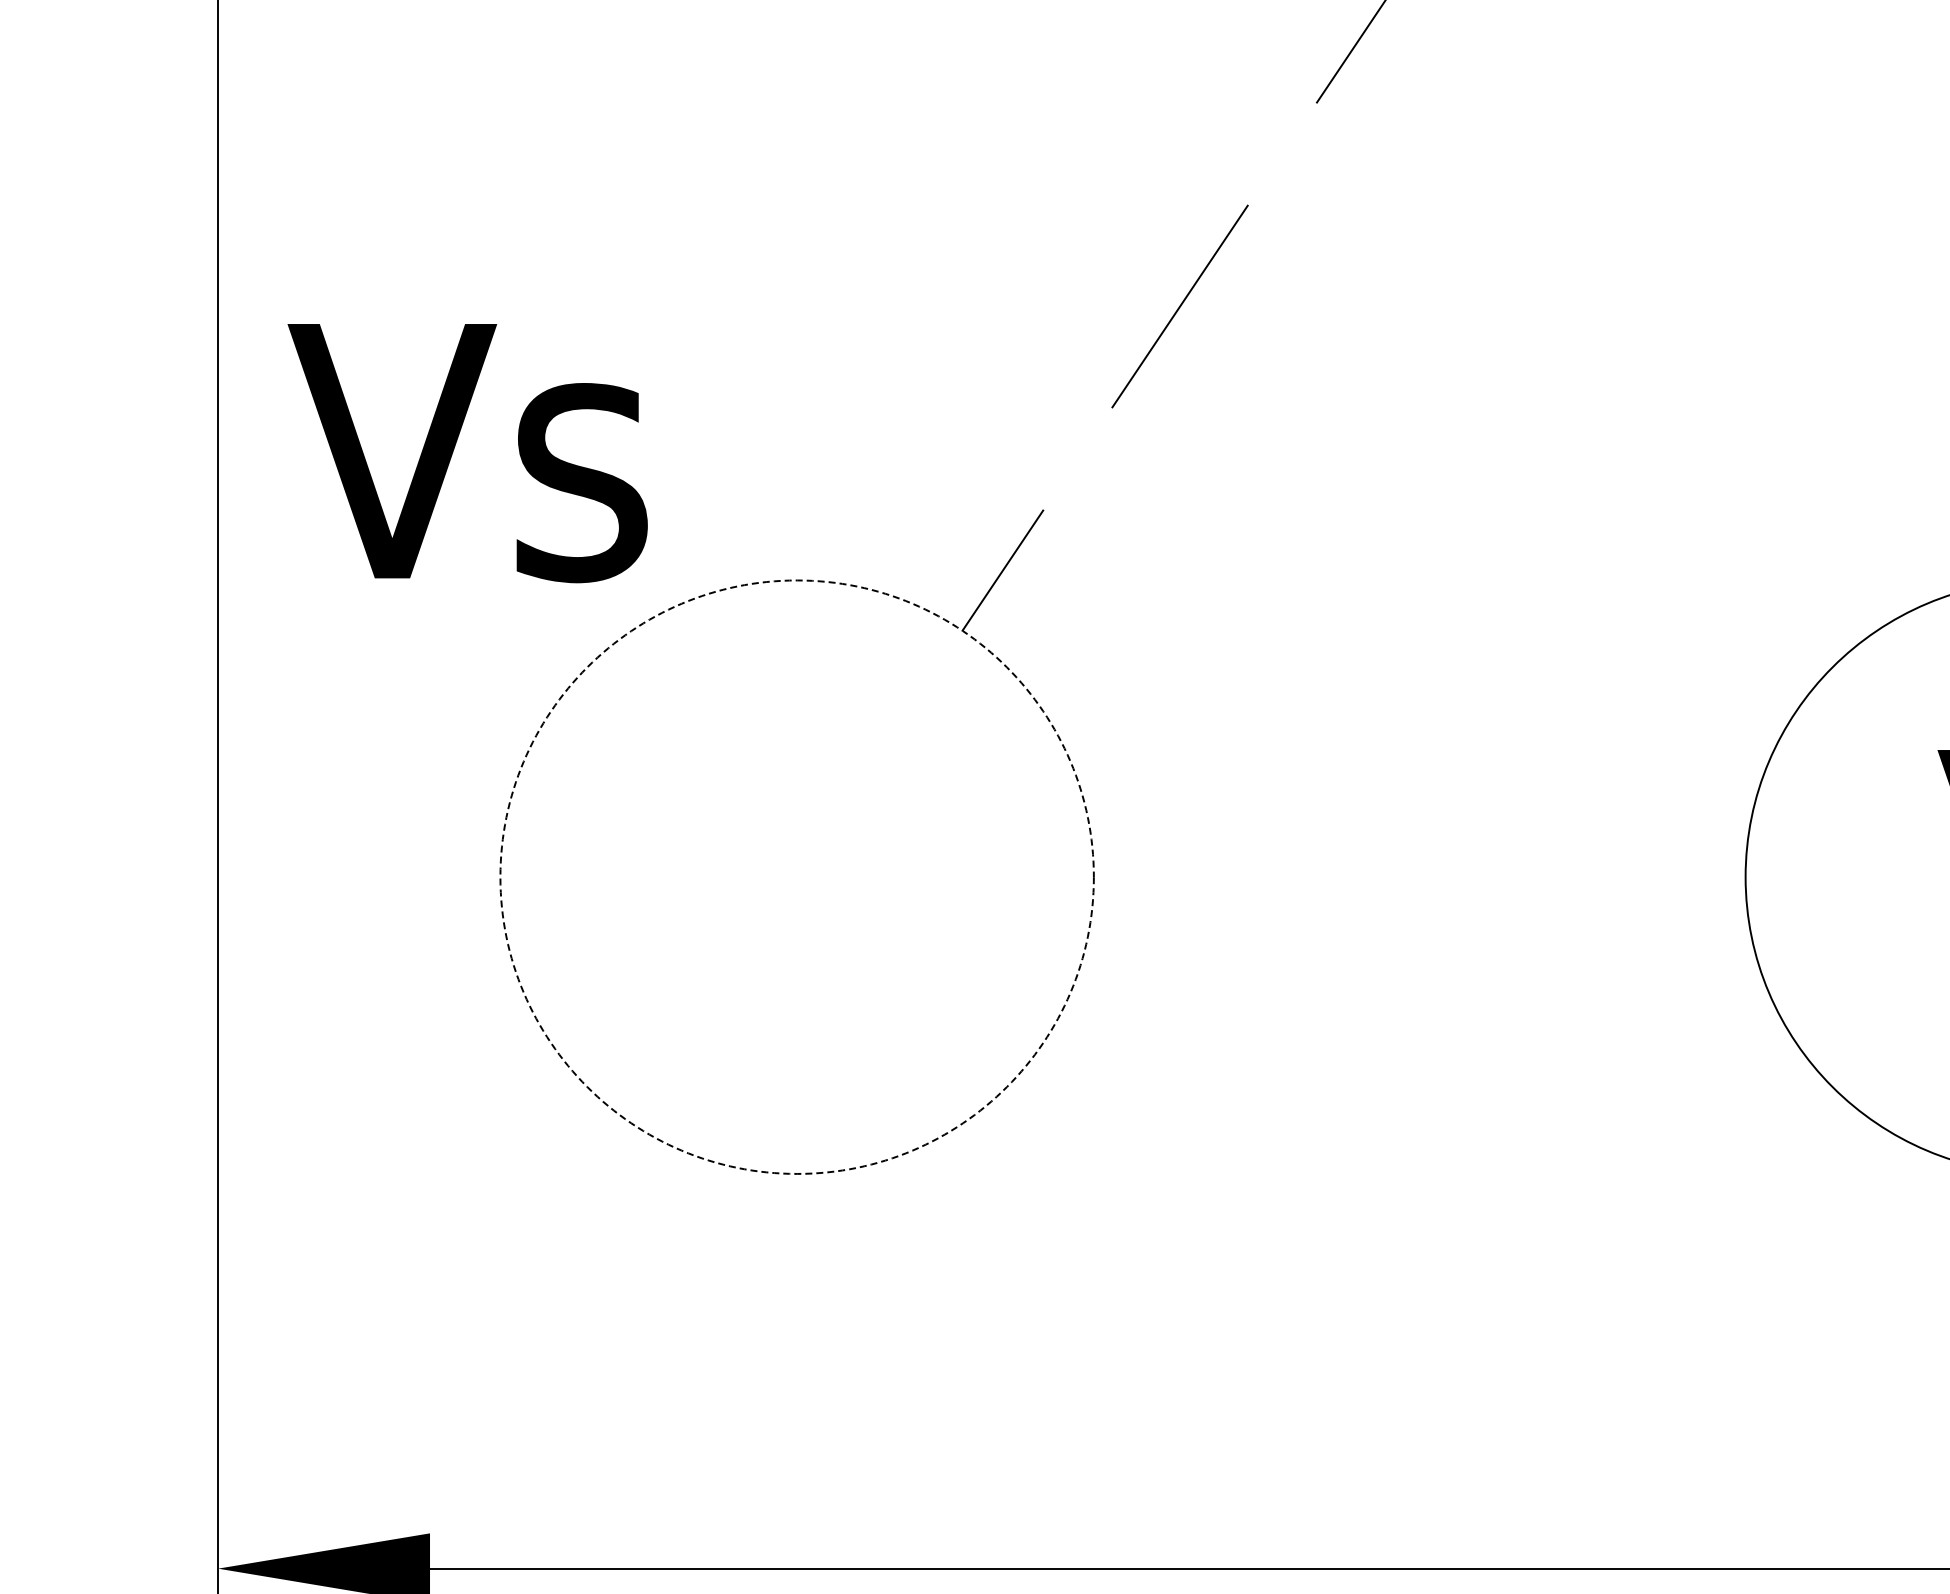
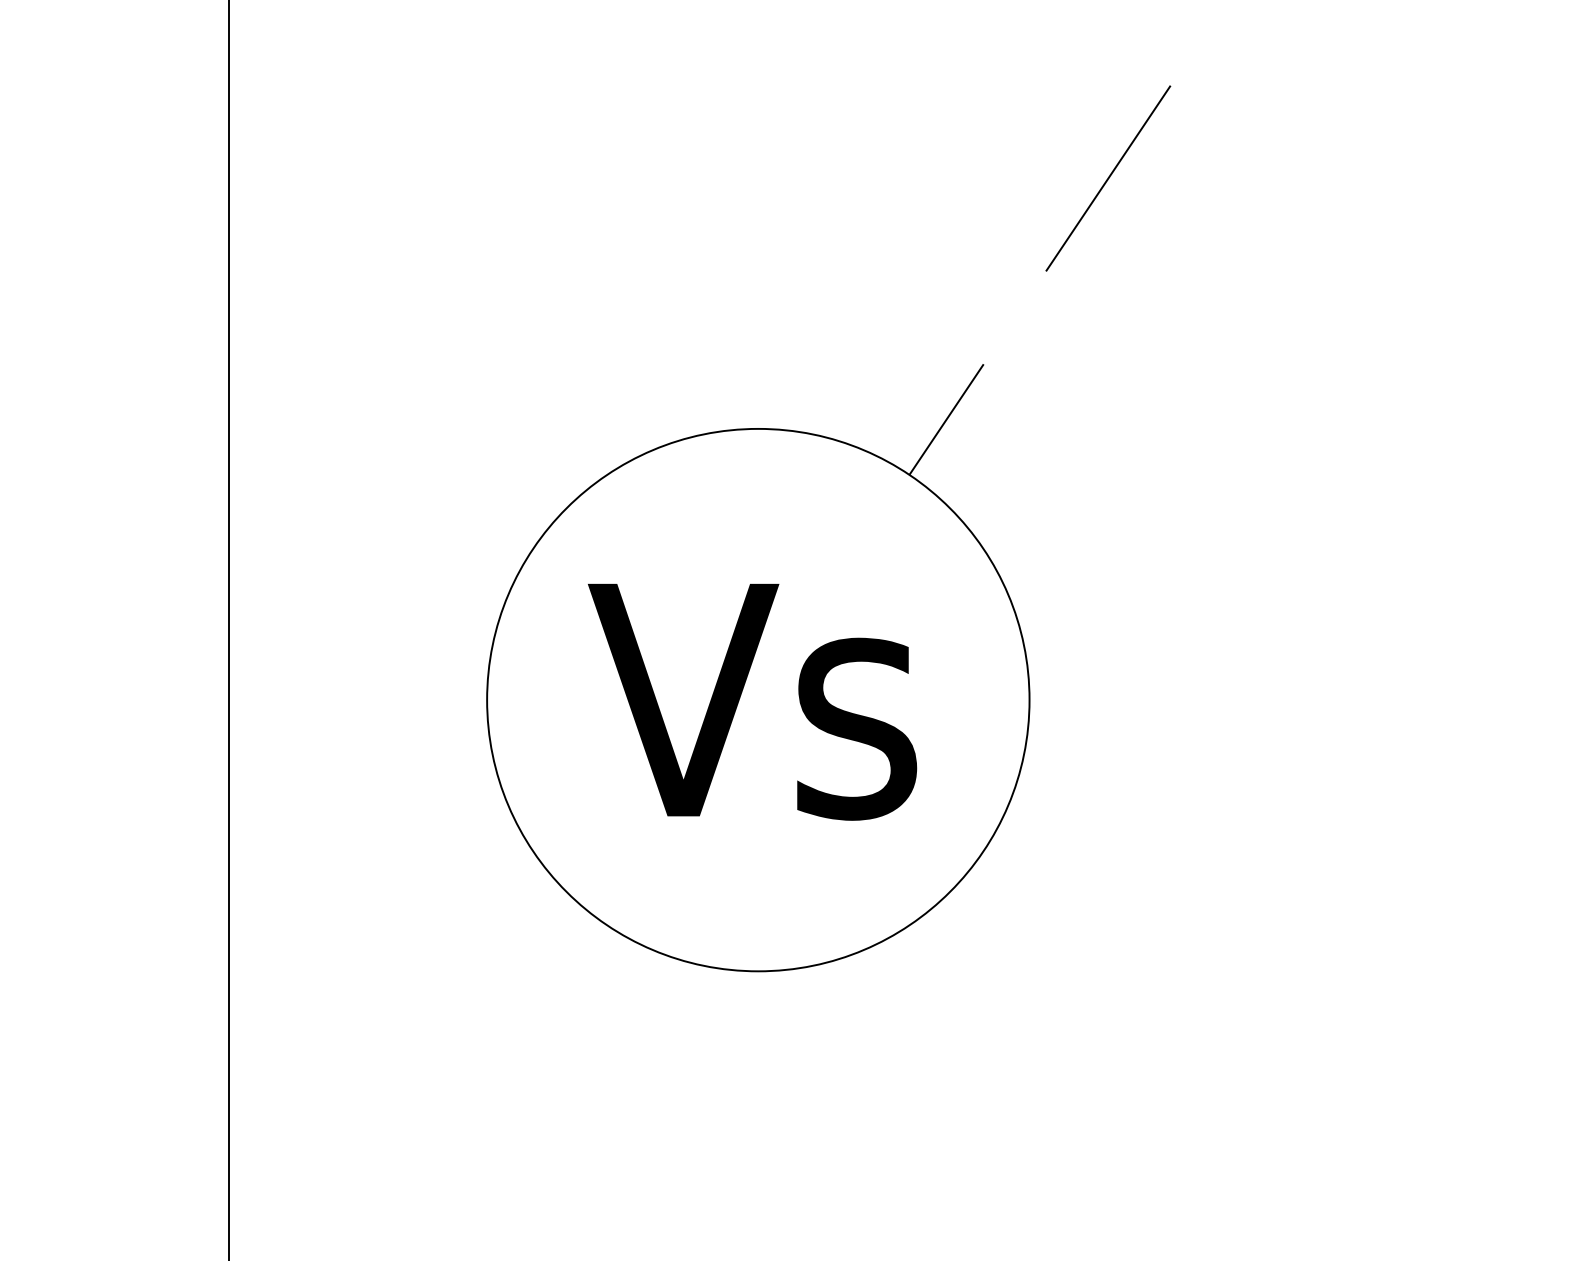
text: (467, 453) -> (752, 702), moved
circle: (796, 876) -> (757, 699), dashed -> solid

